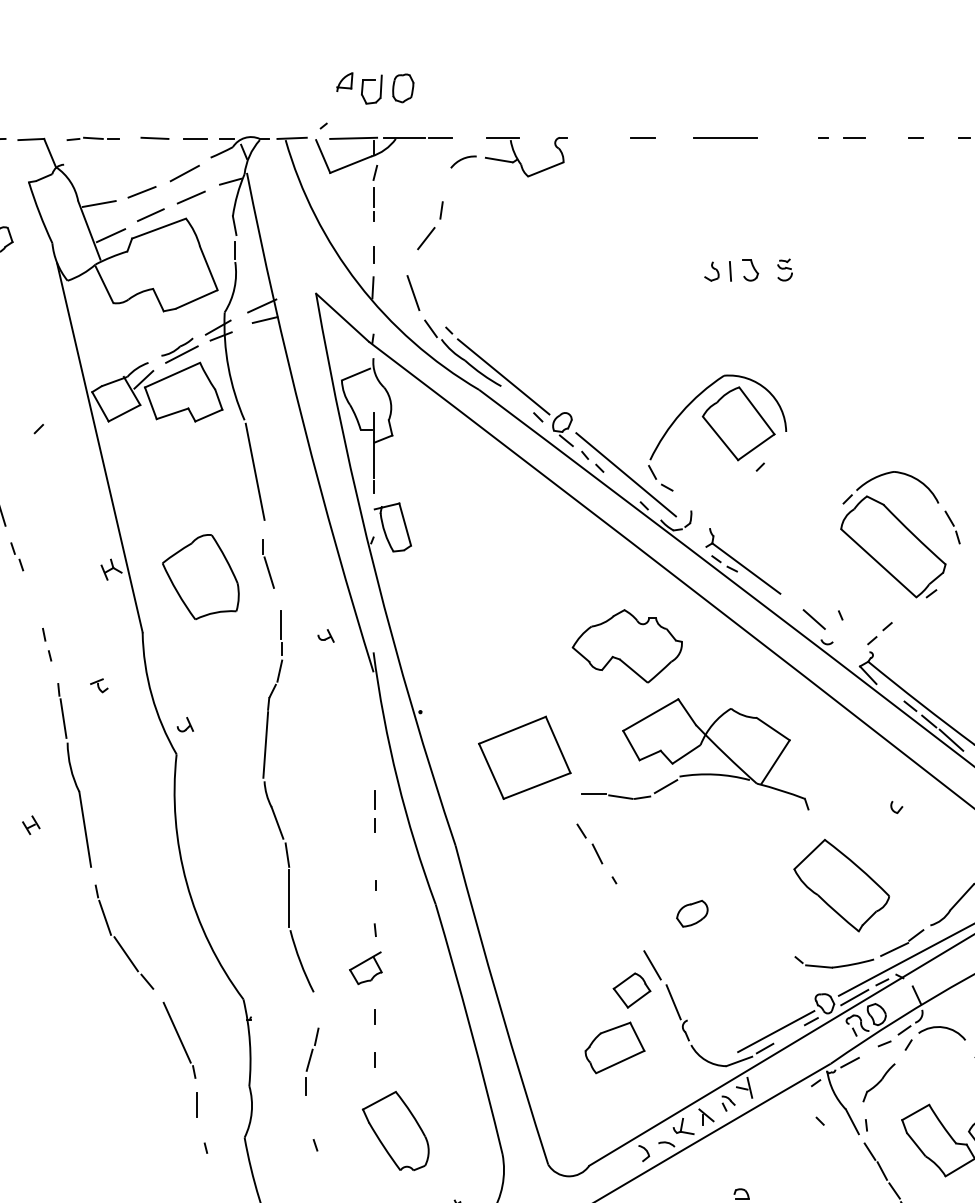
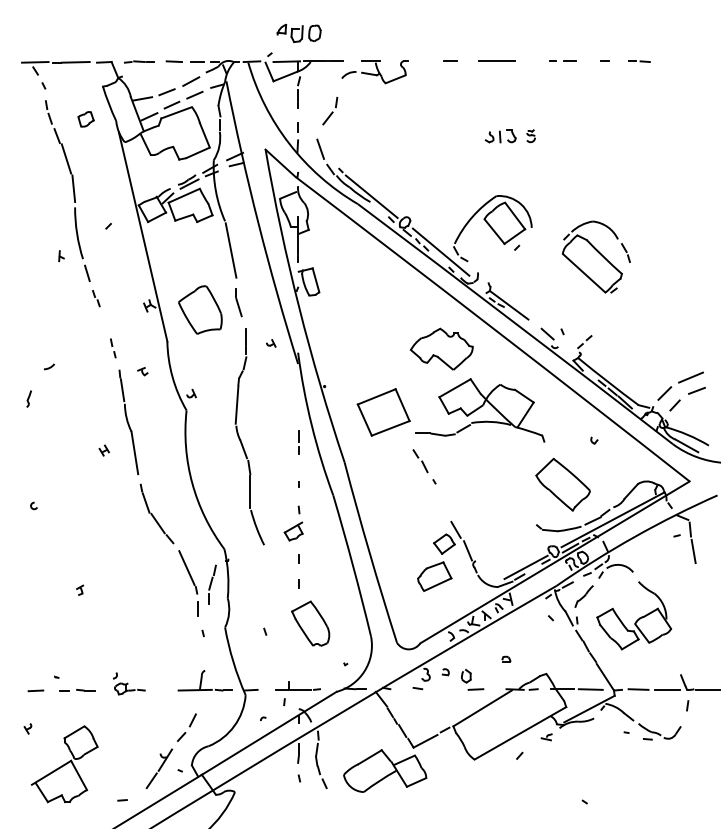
part: (898, 533) -> (595, 256), moved
part: (692, 913) -> (478, 500), removed
part: (312, 1061) -> (212, 584), moved

